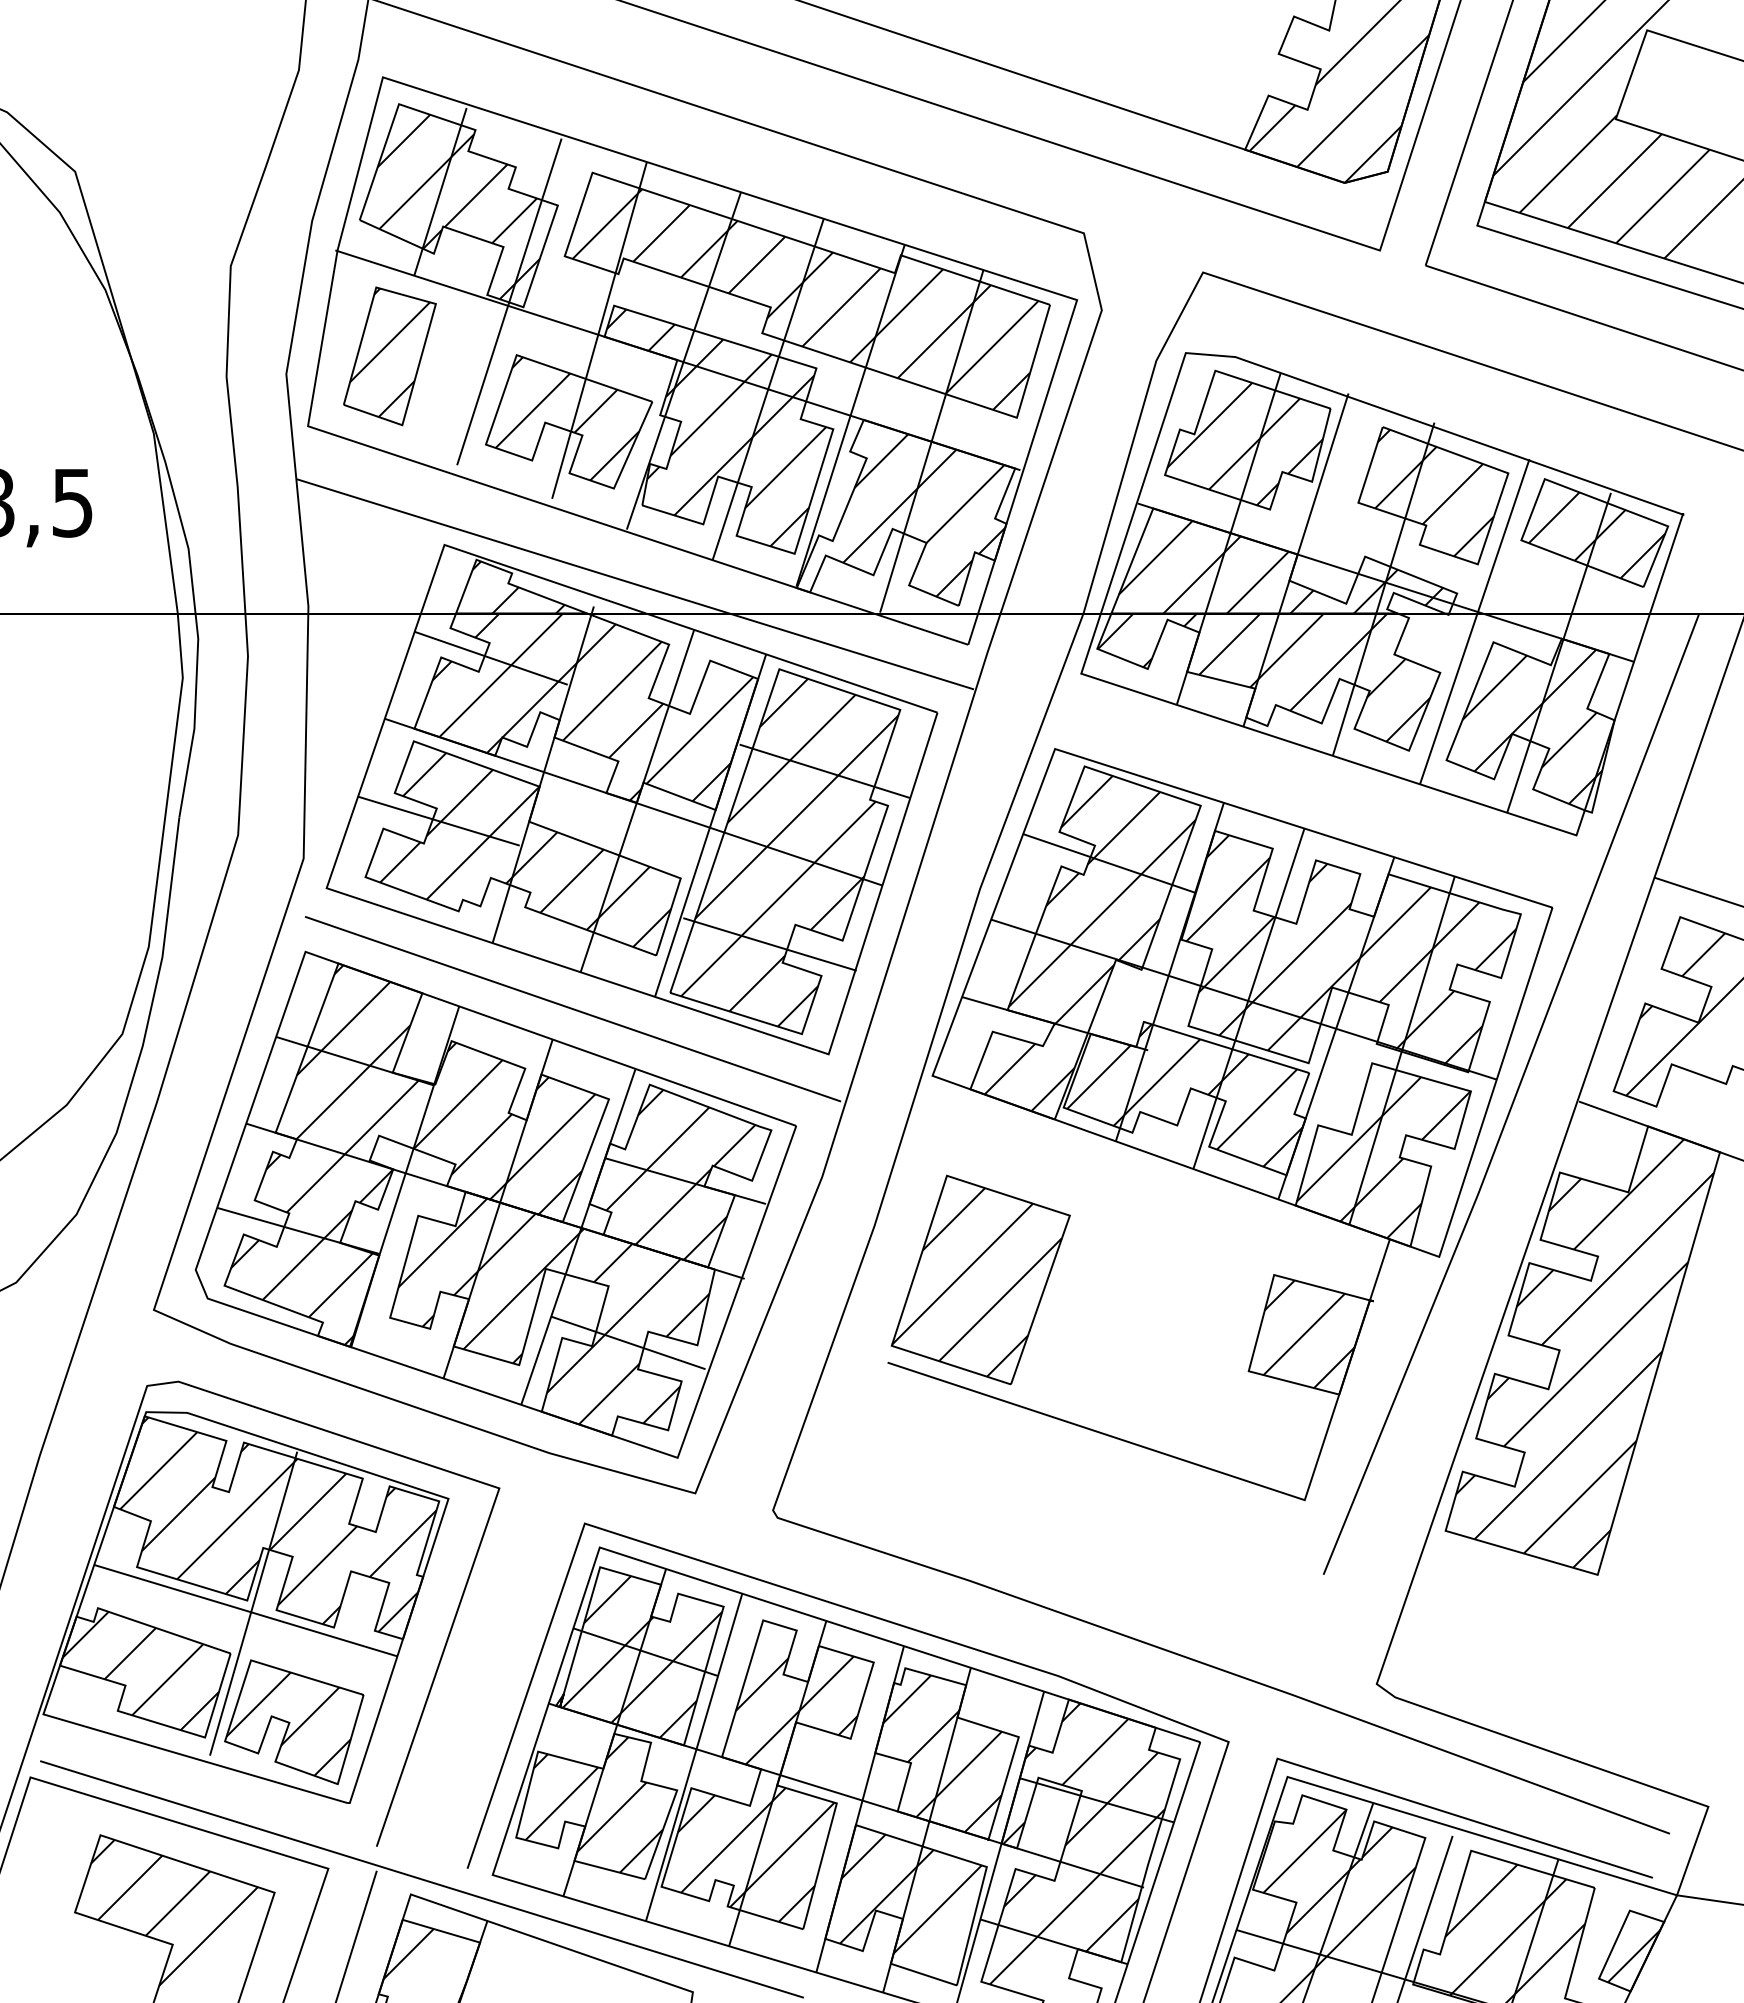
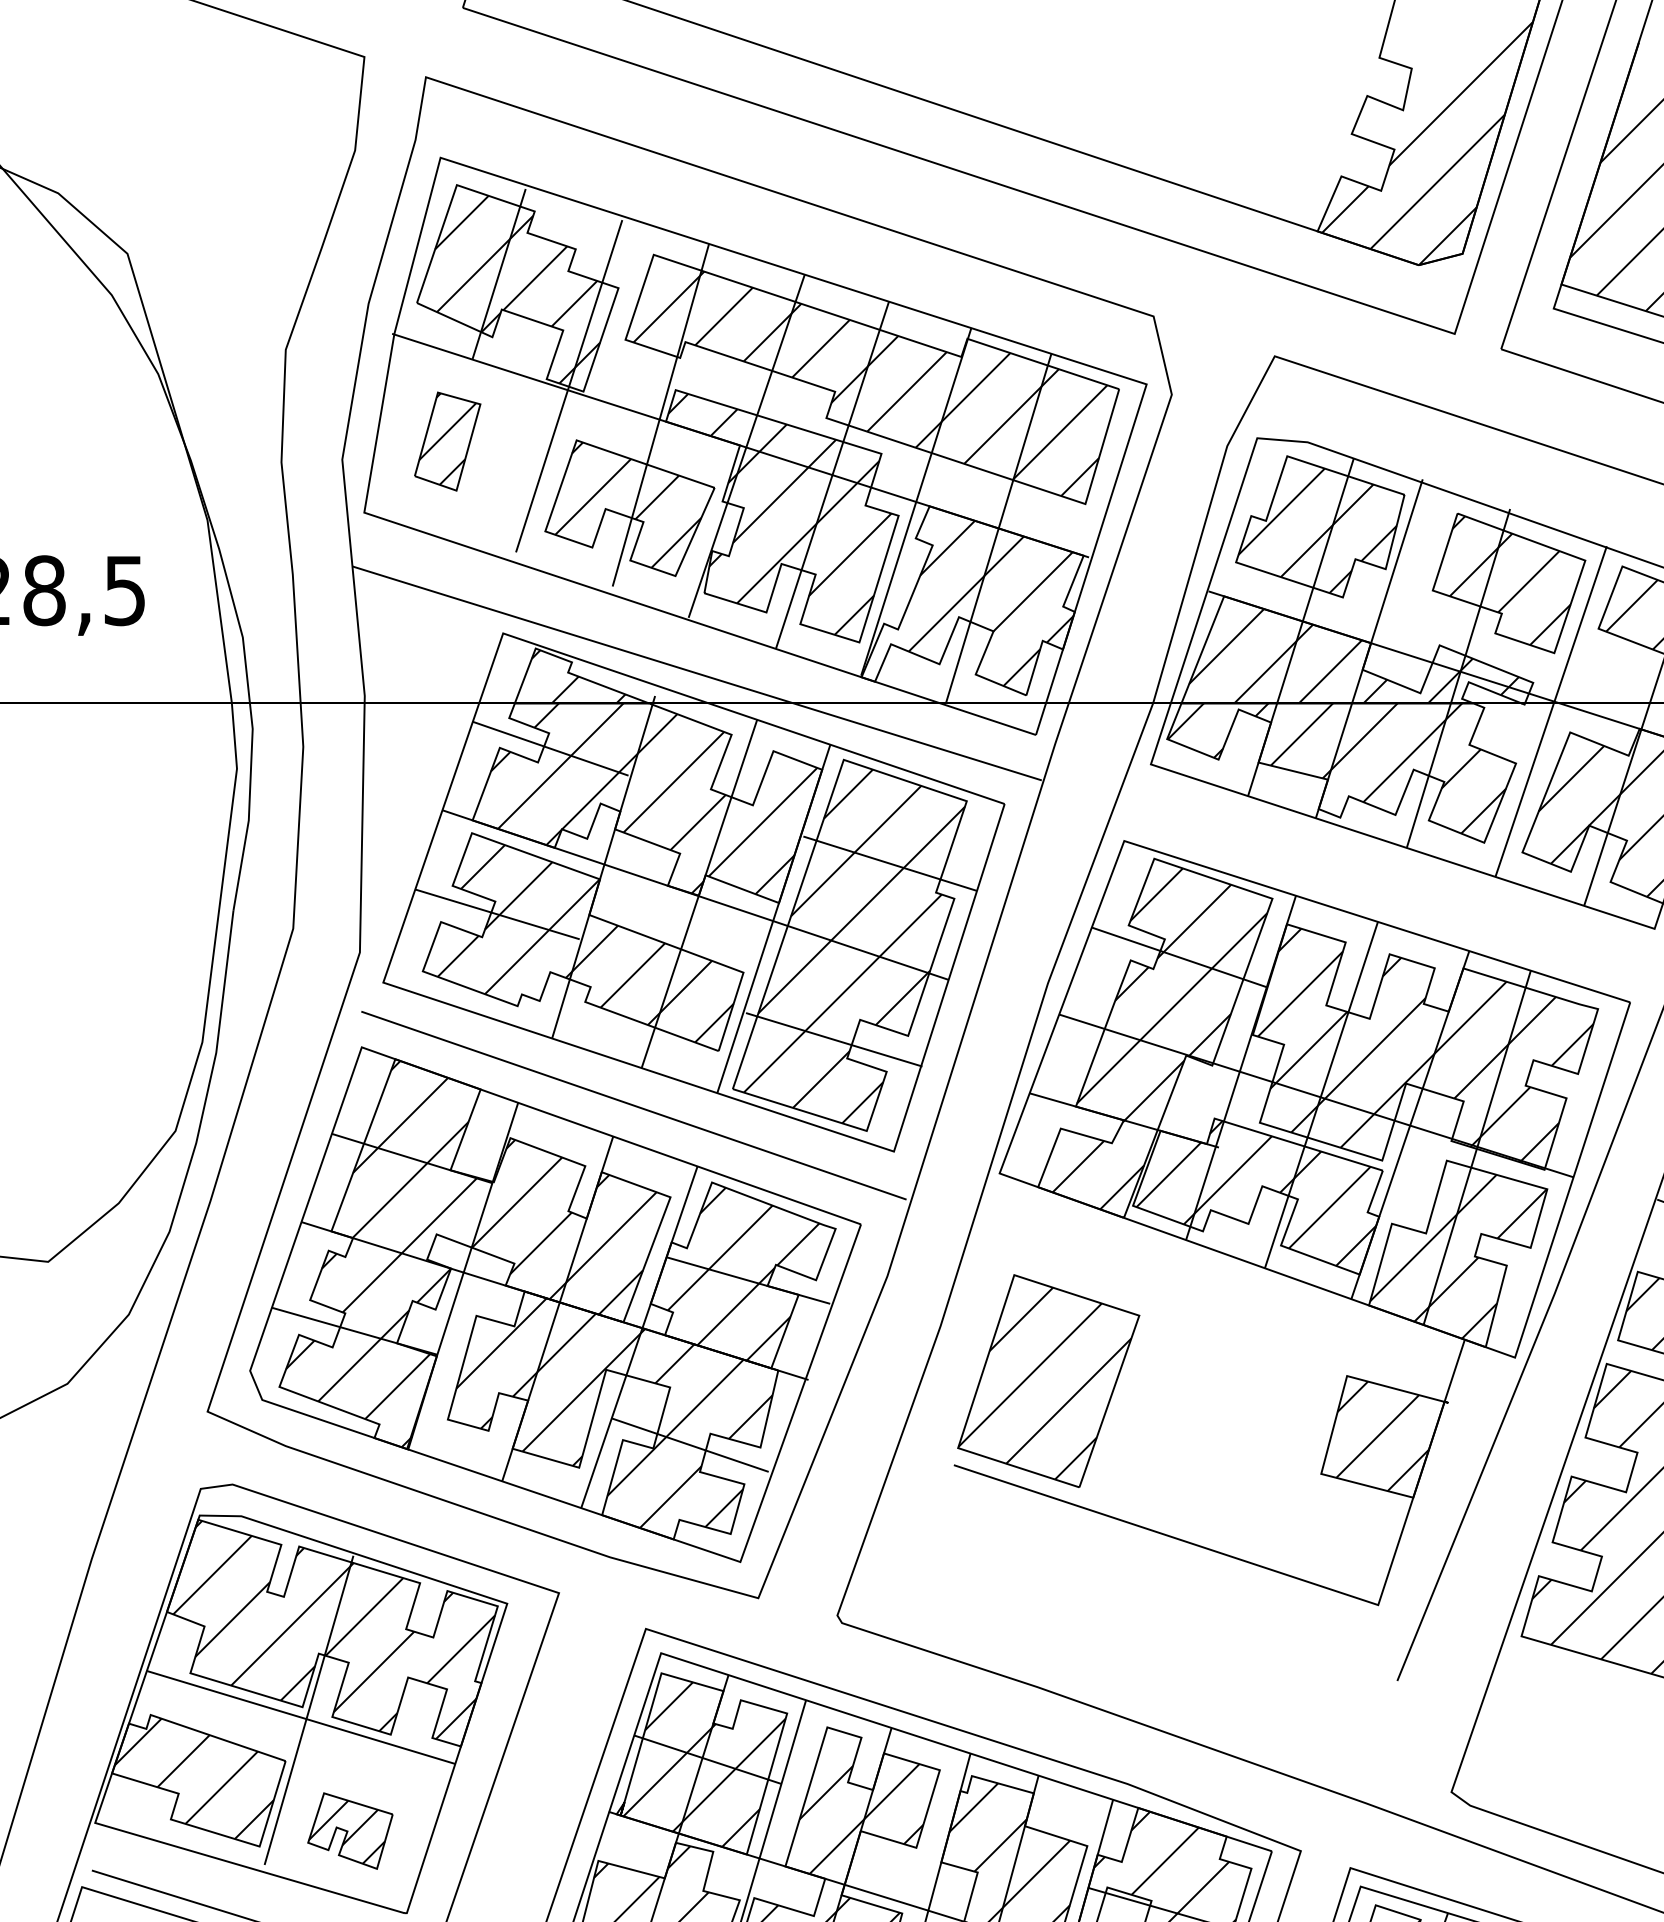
part: (389, 356) -> (447, 441), size x0.7
part: (294, 1722) -> (350, 1831), size x0.6

